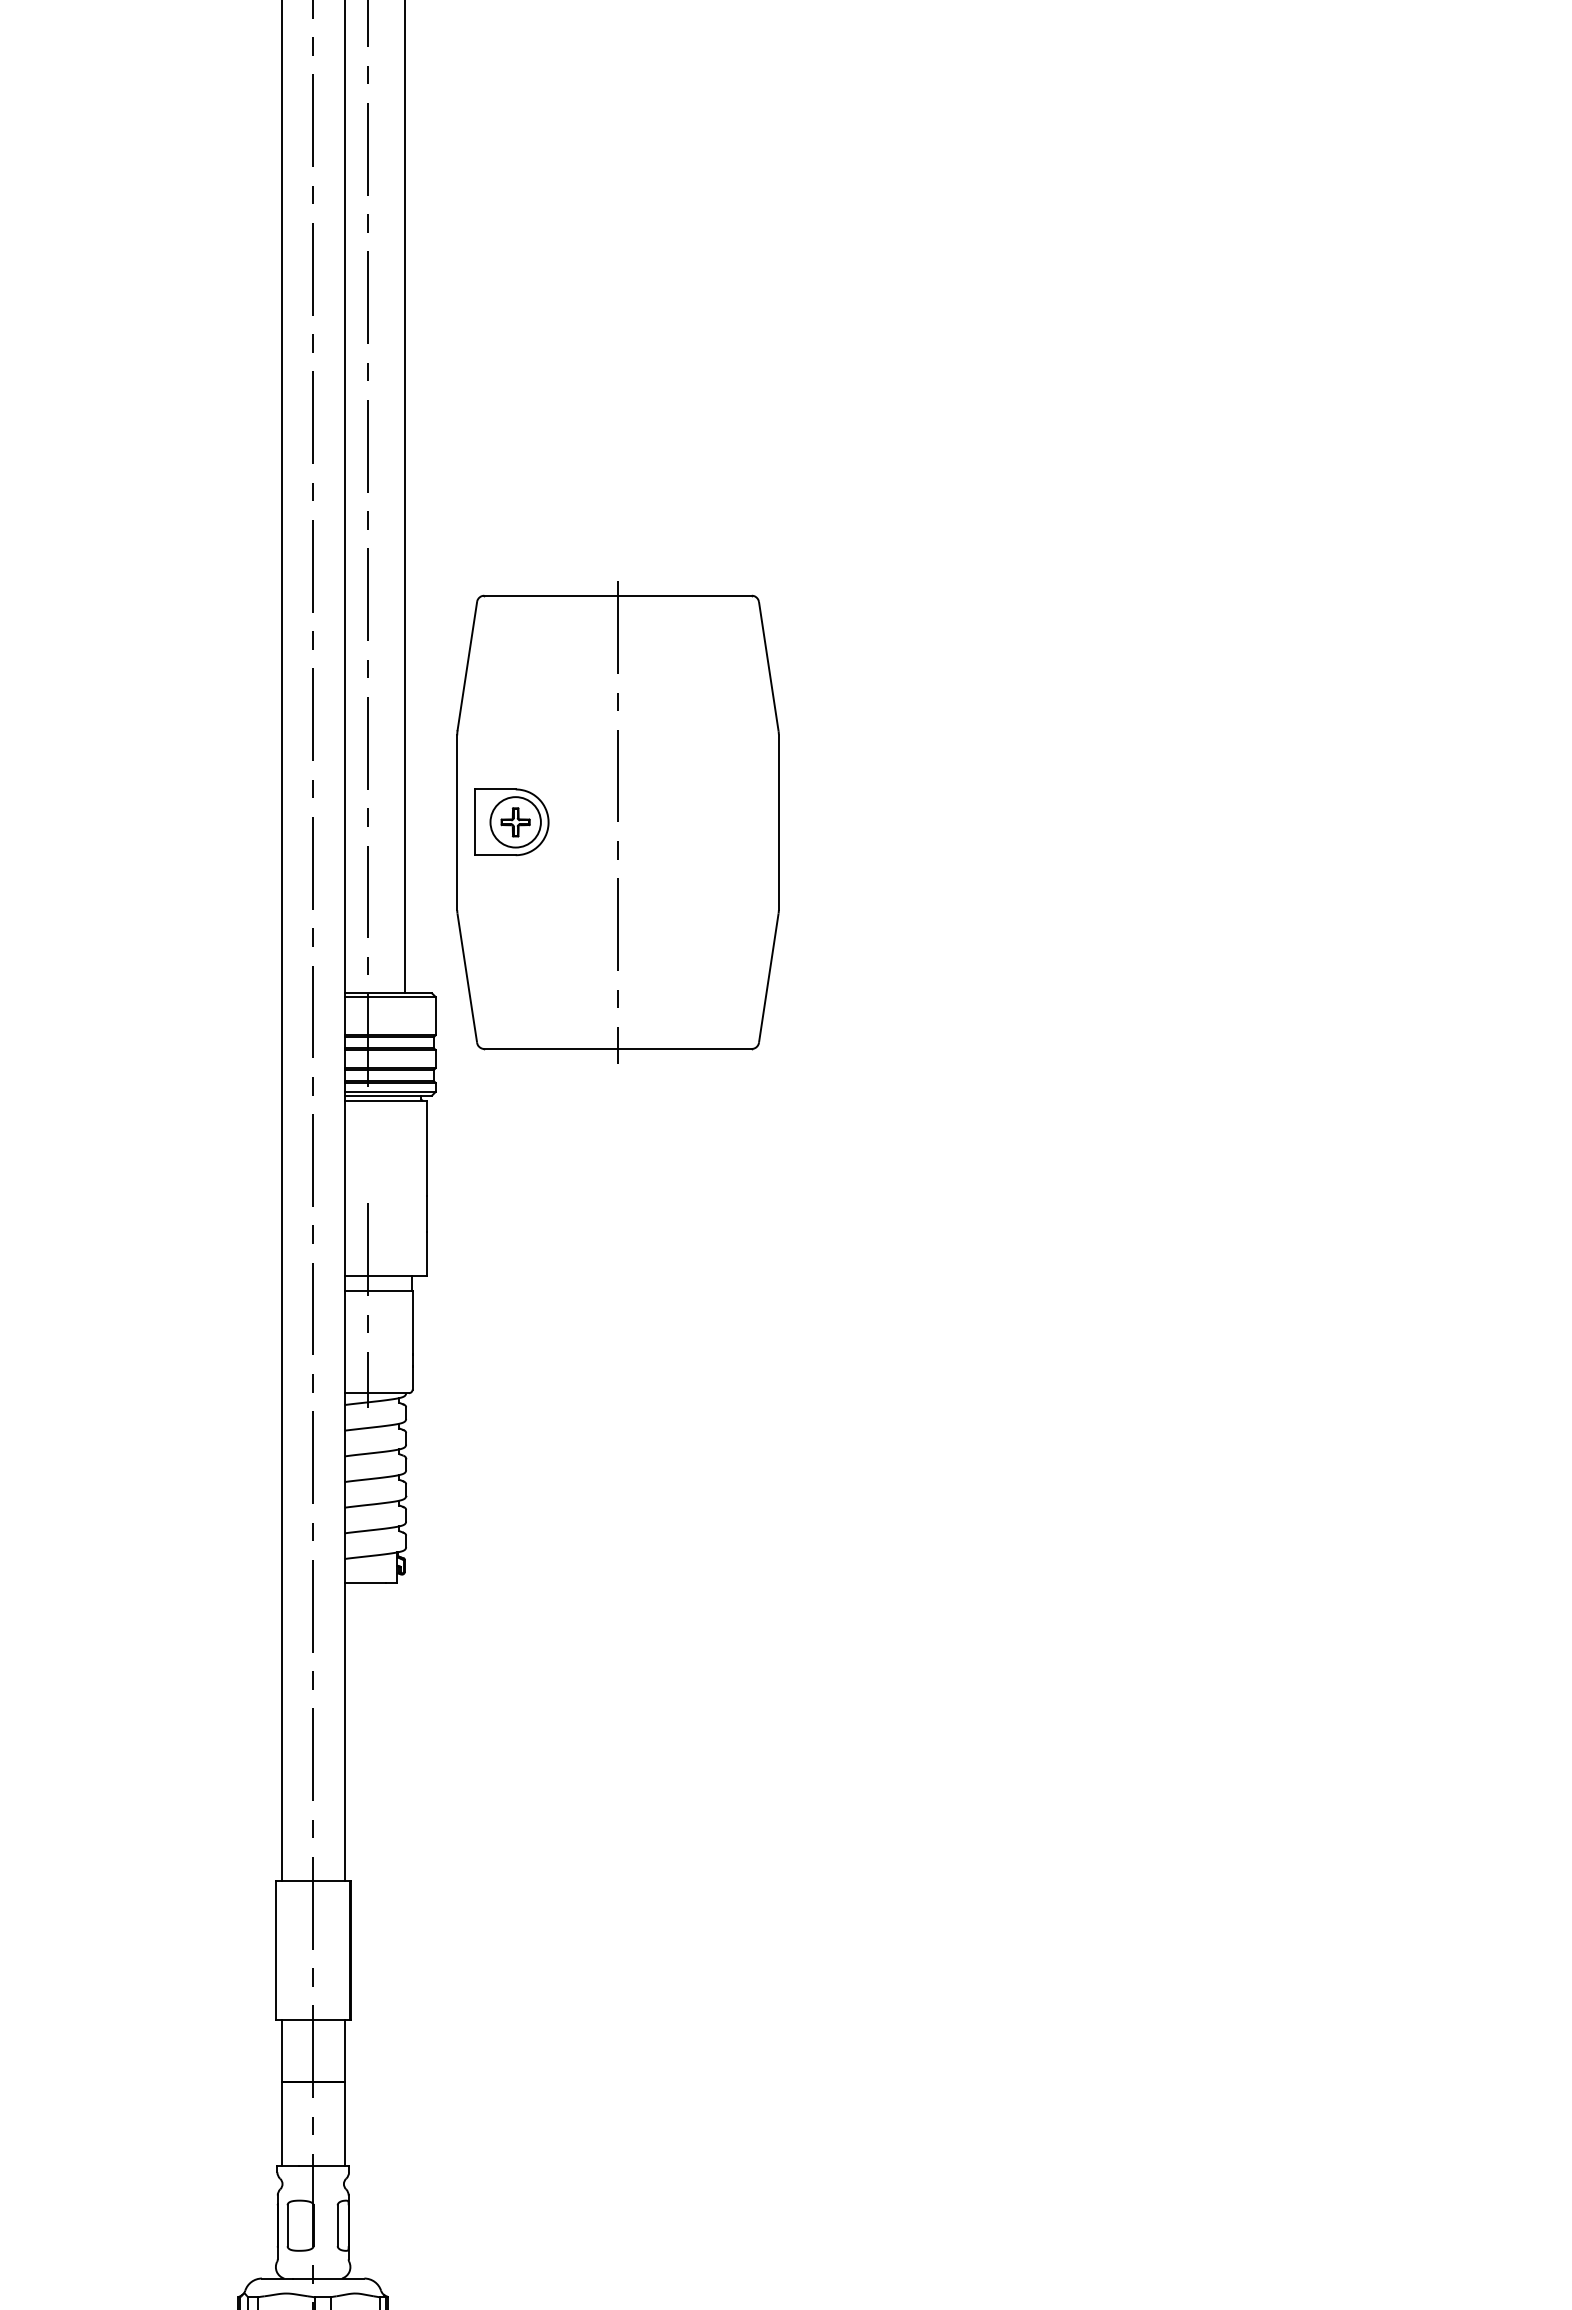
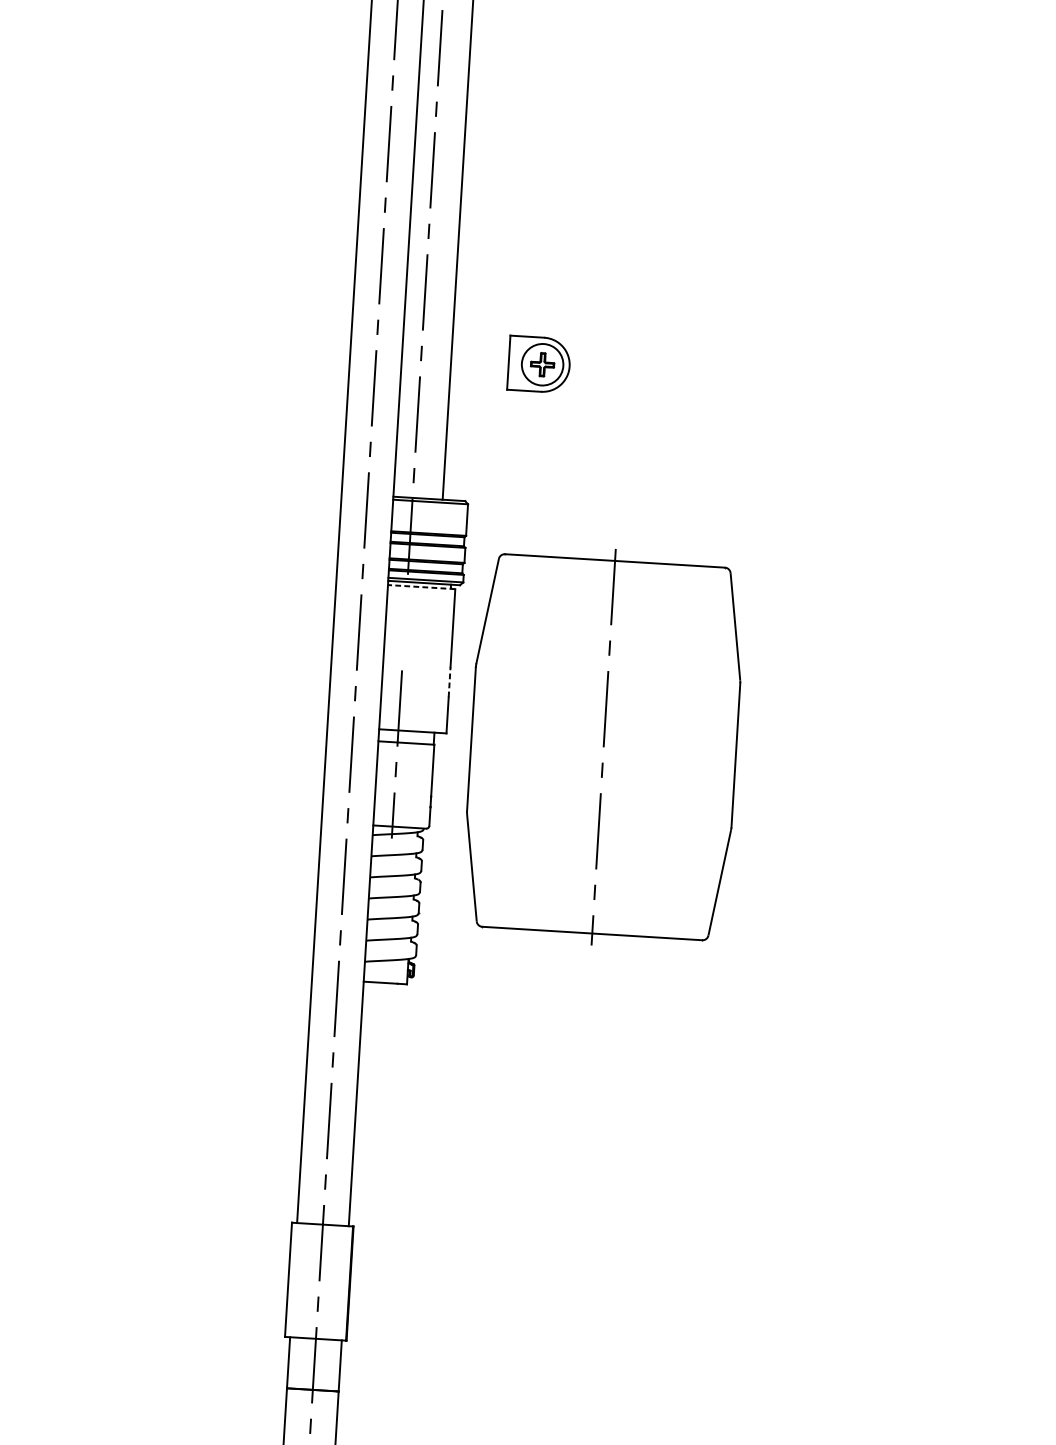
part: (617, 822) -> (603, 747), moved
line: (385, 1100) -> (421, 586), solid -> dashed
line: (426, 1213) -> (449, 681), solid -> dashed

